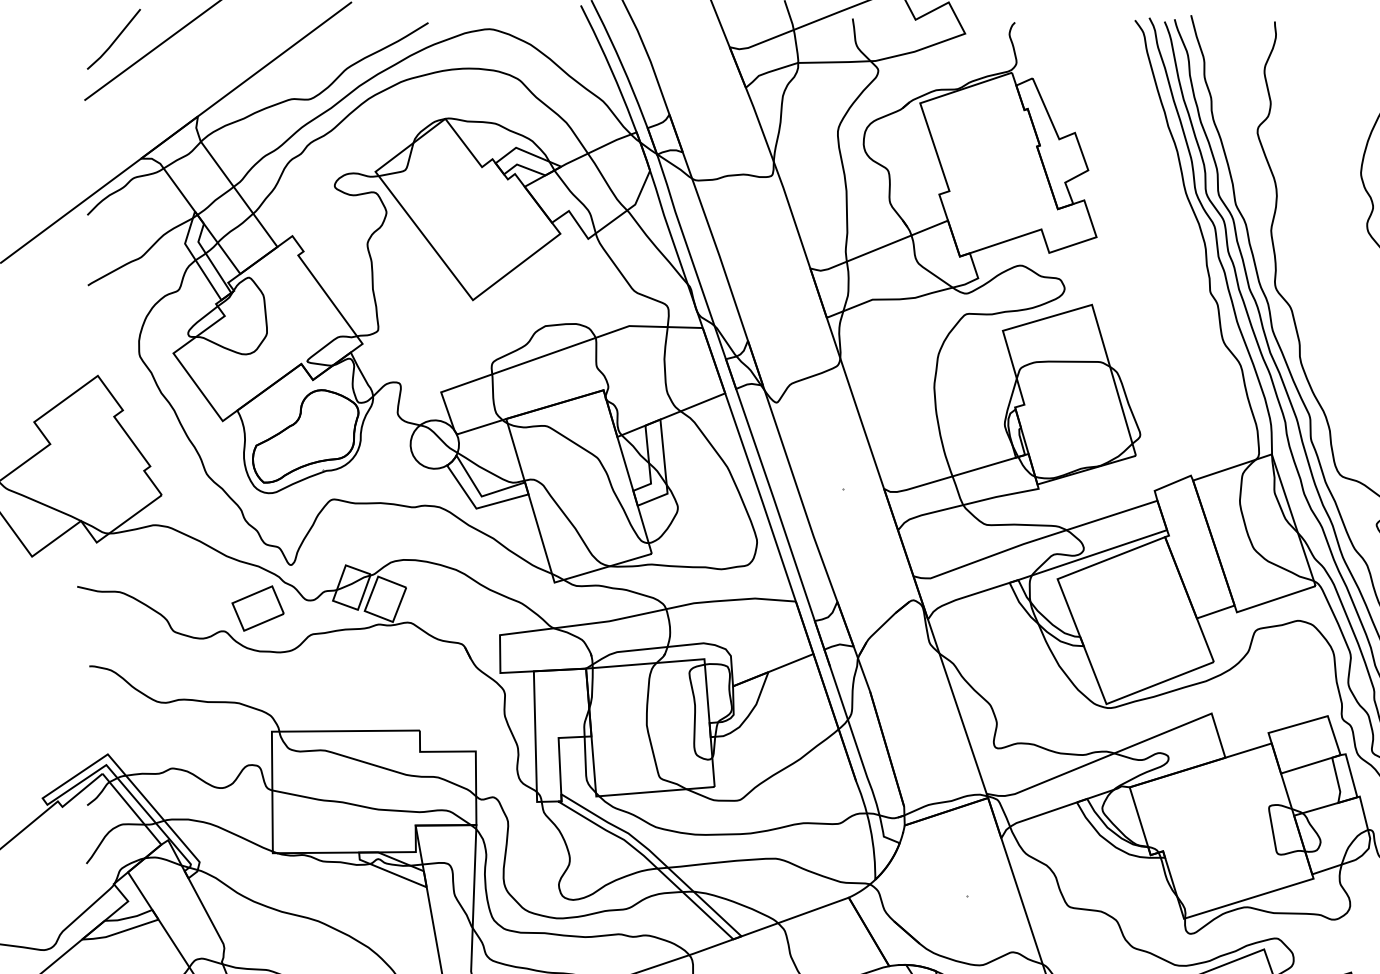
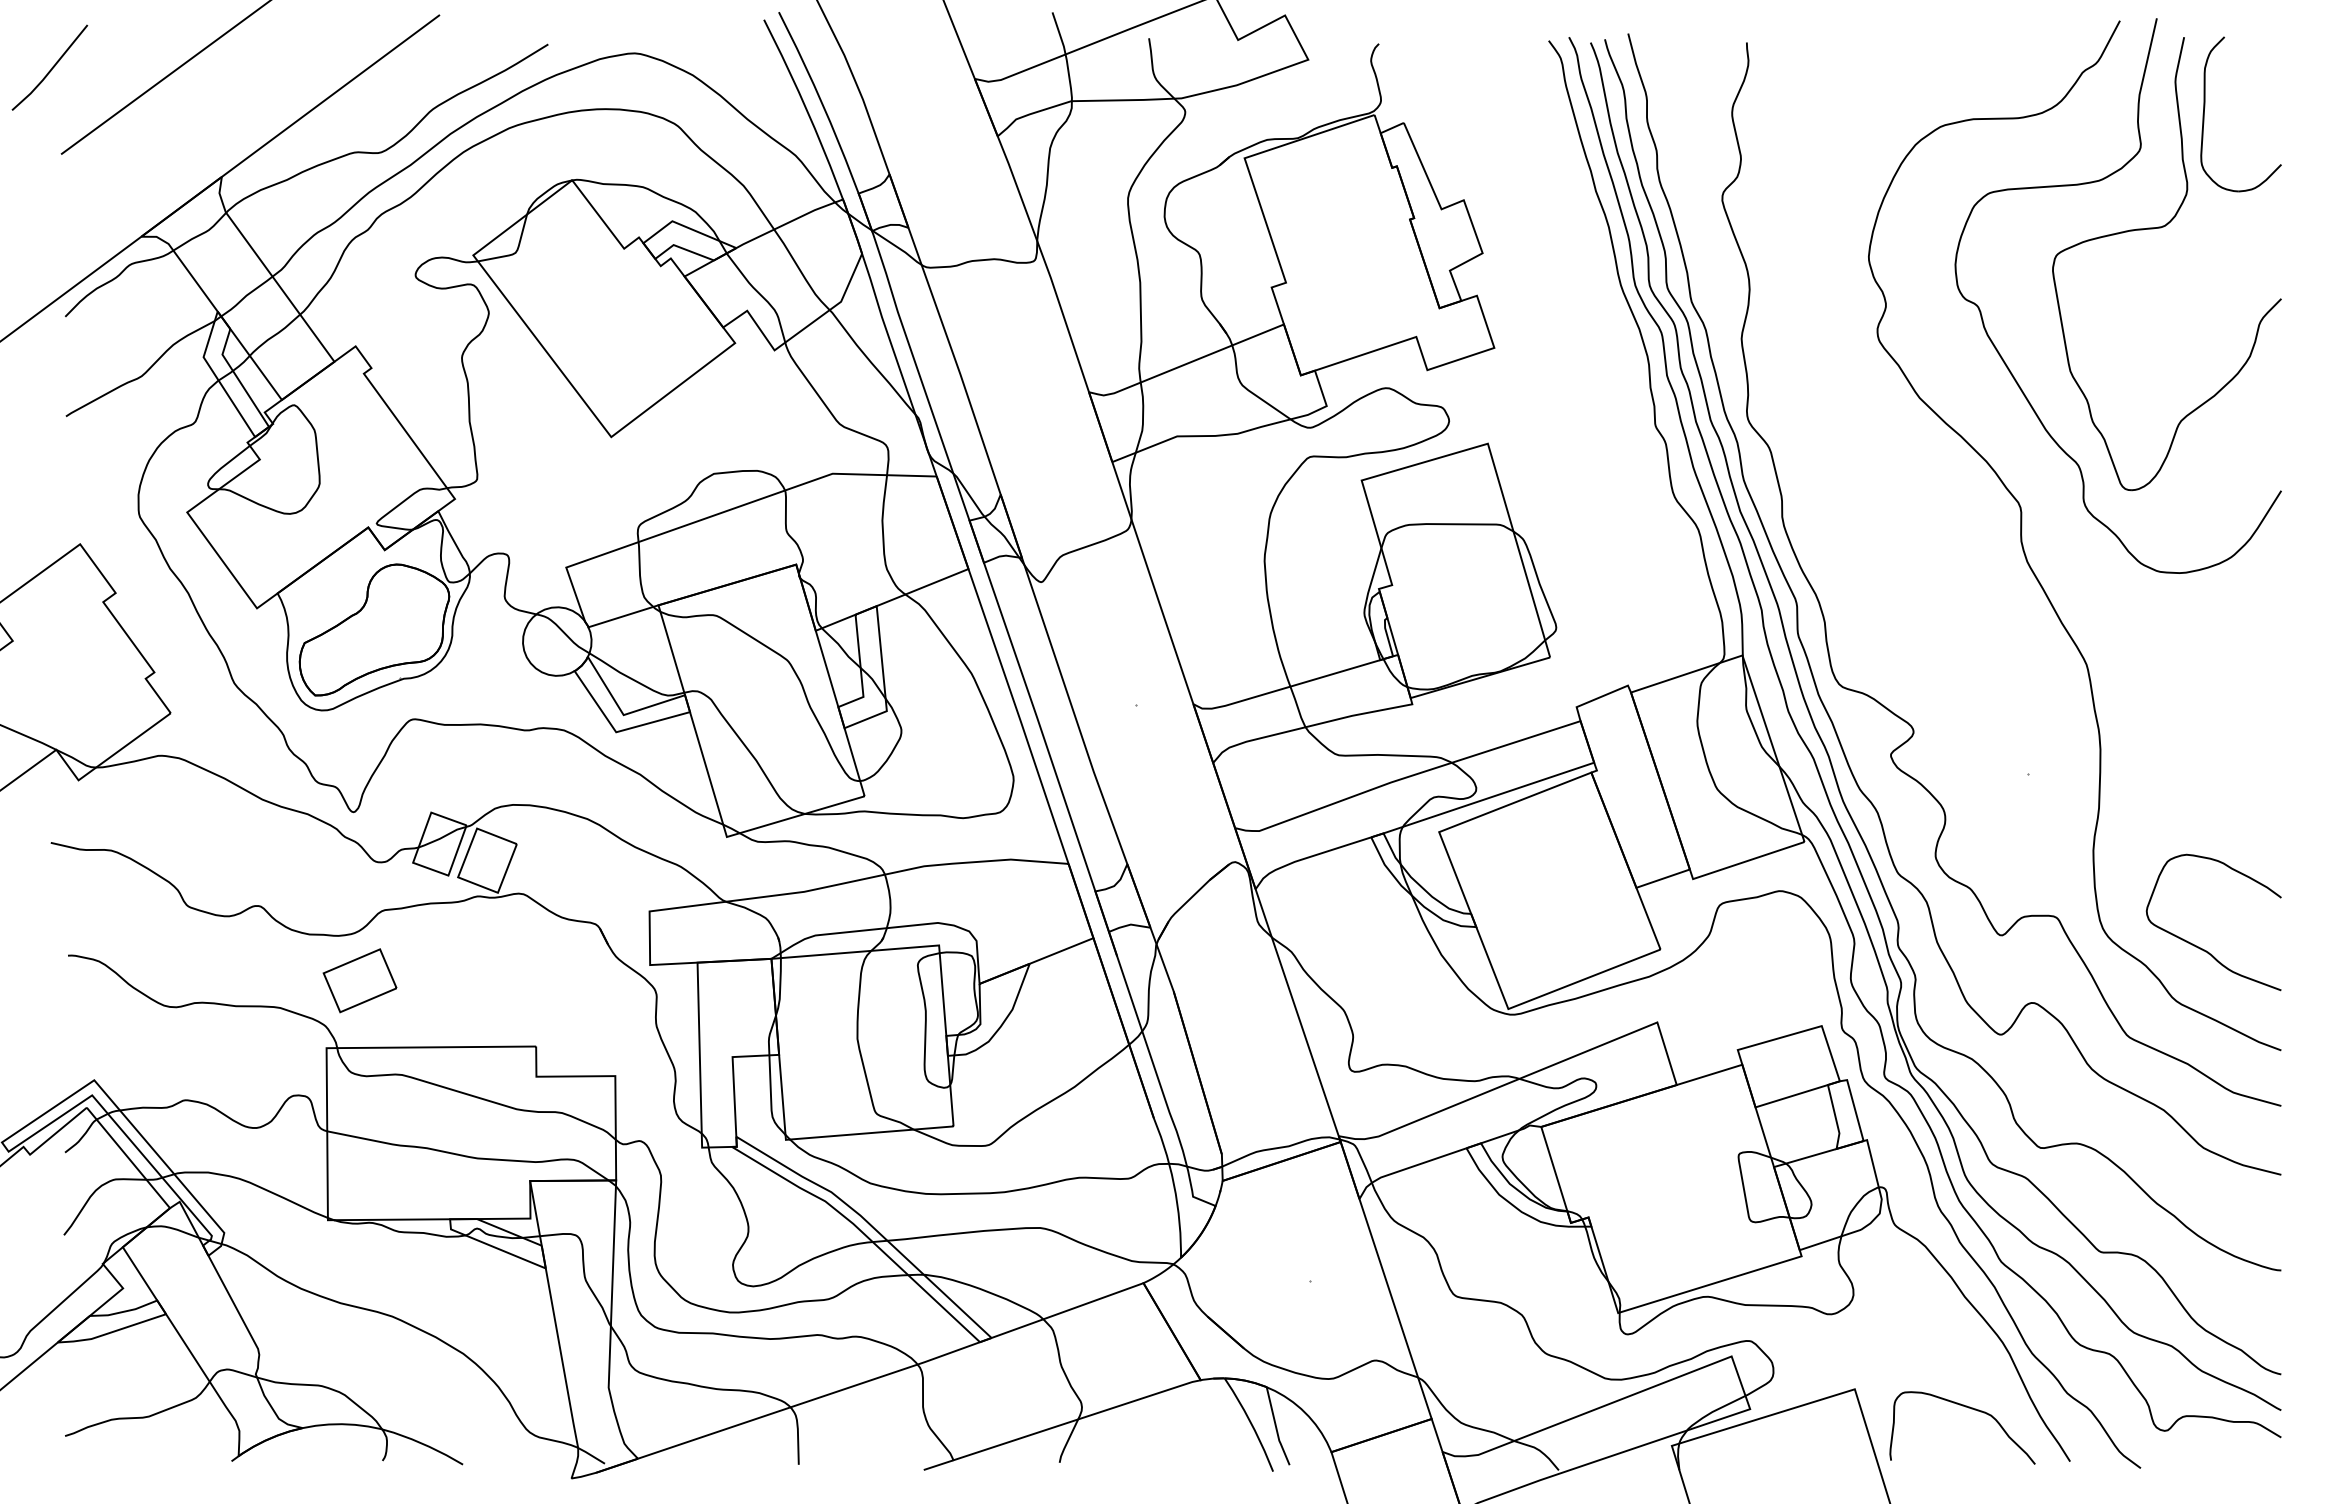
line: (115, 39) -> (51, 67), moved
part: (257, 608) -> (359, 980), moved

